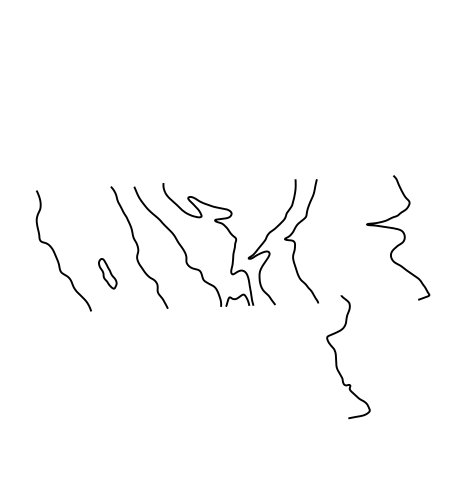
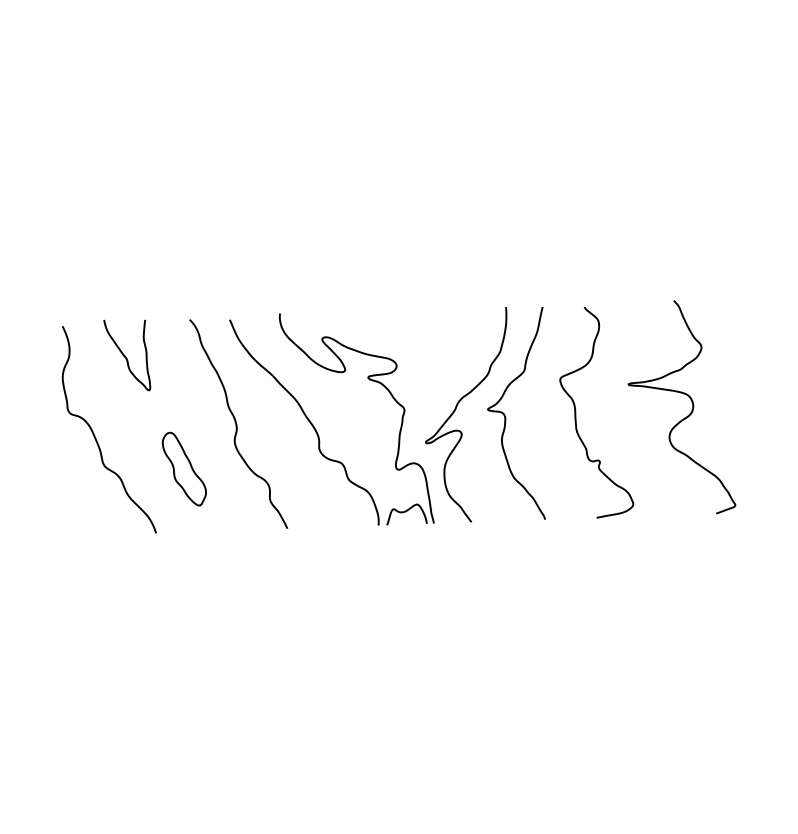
curve: (73, 207) -> (125, 355), added
part: (107, 273) -> (184, 468), size x1.43
curve: (337, 361) -> (577, 420), moved

